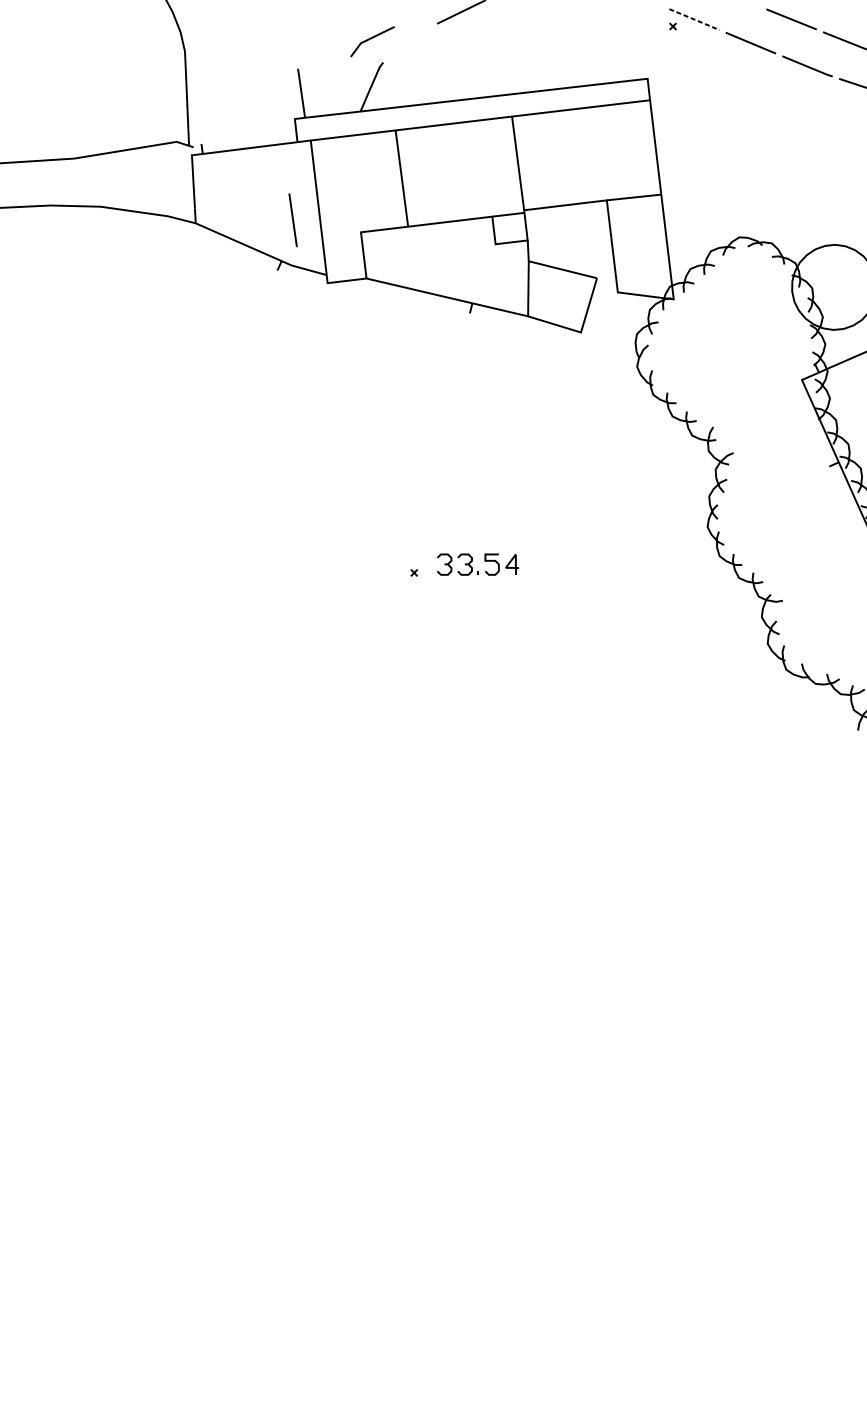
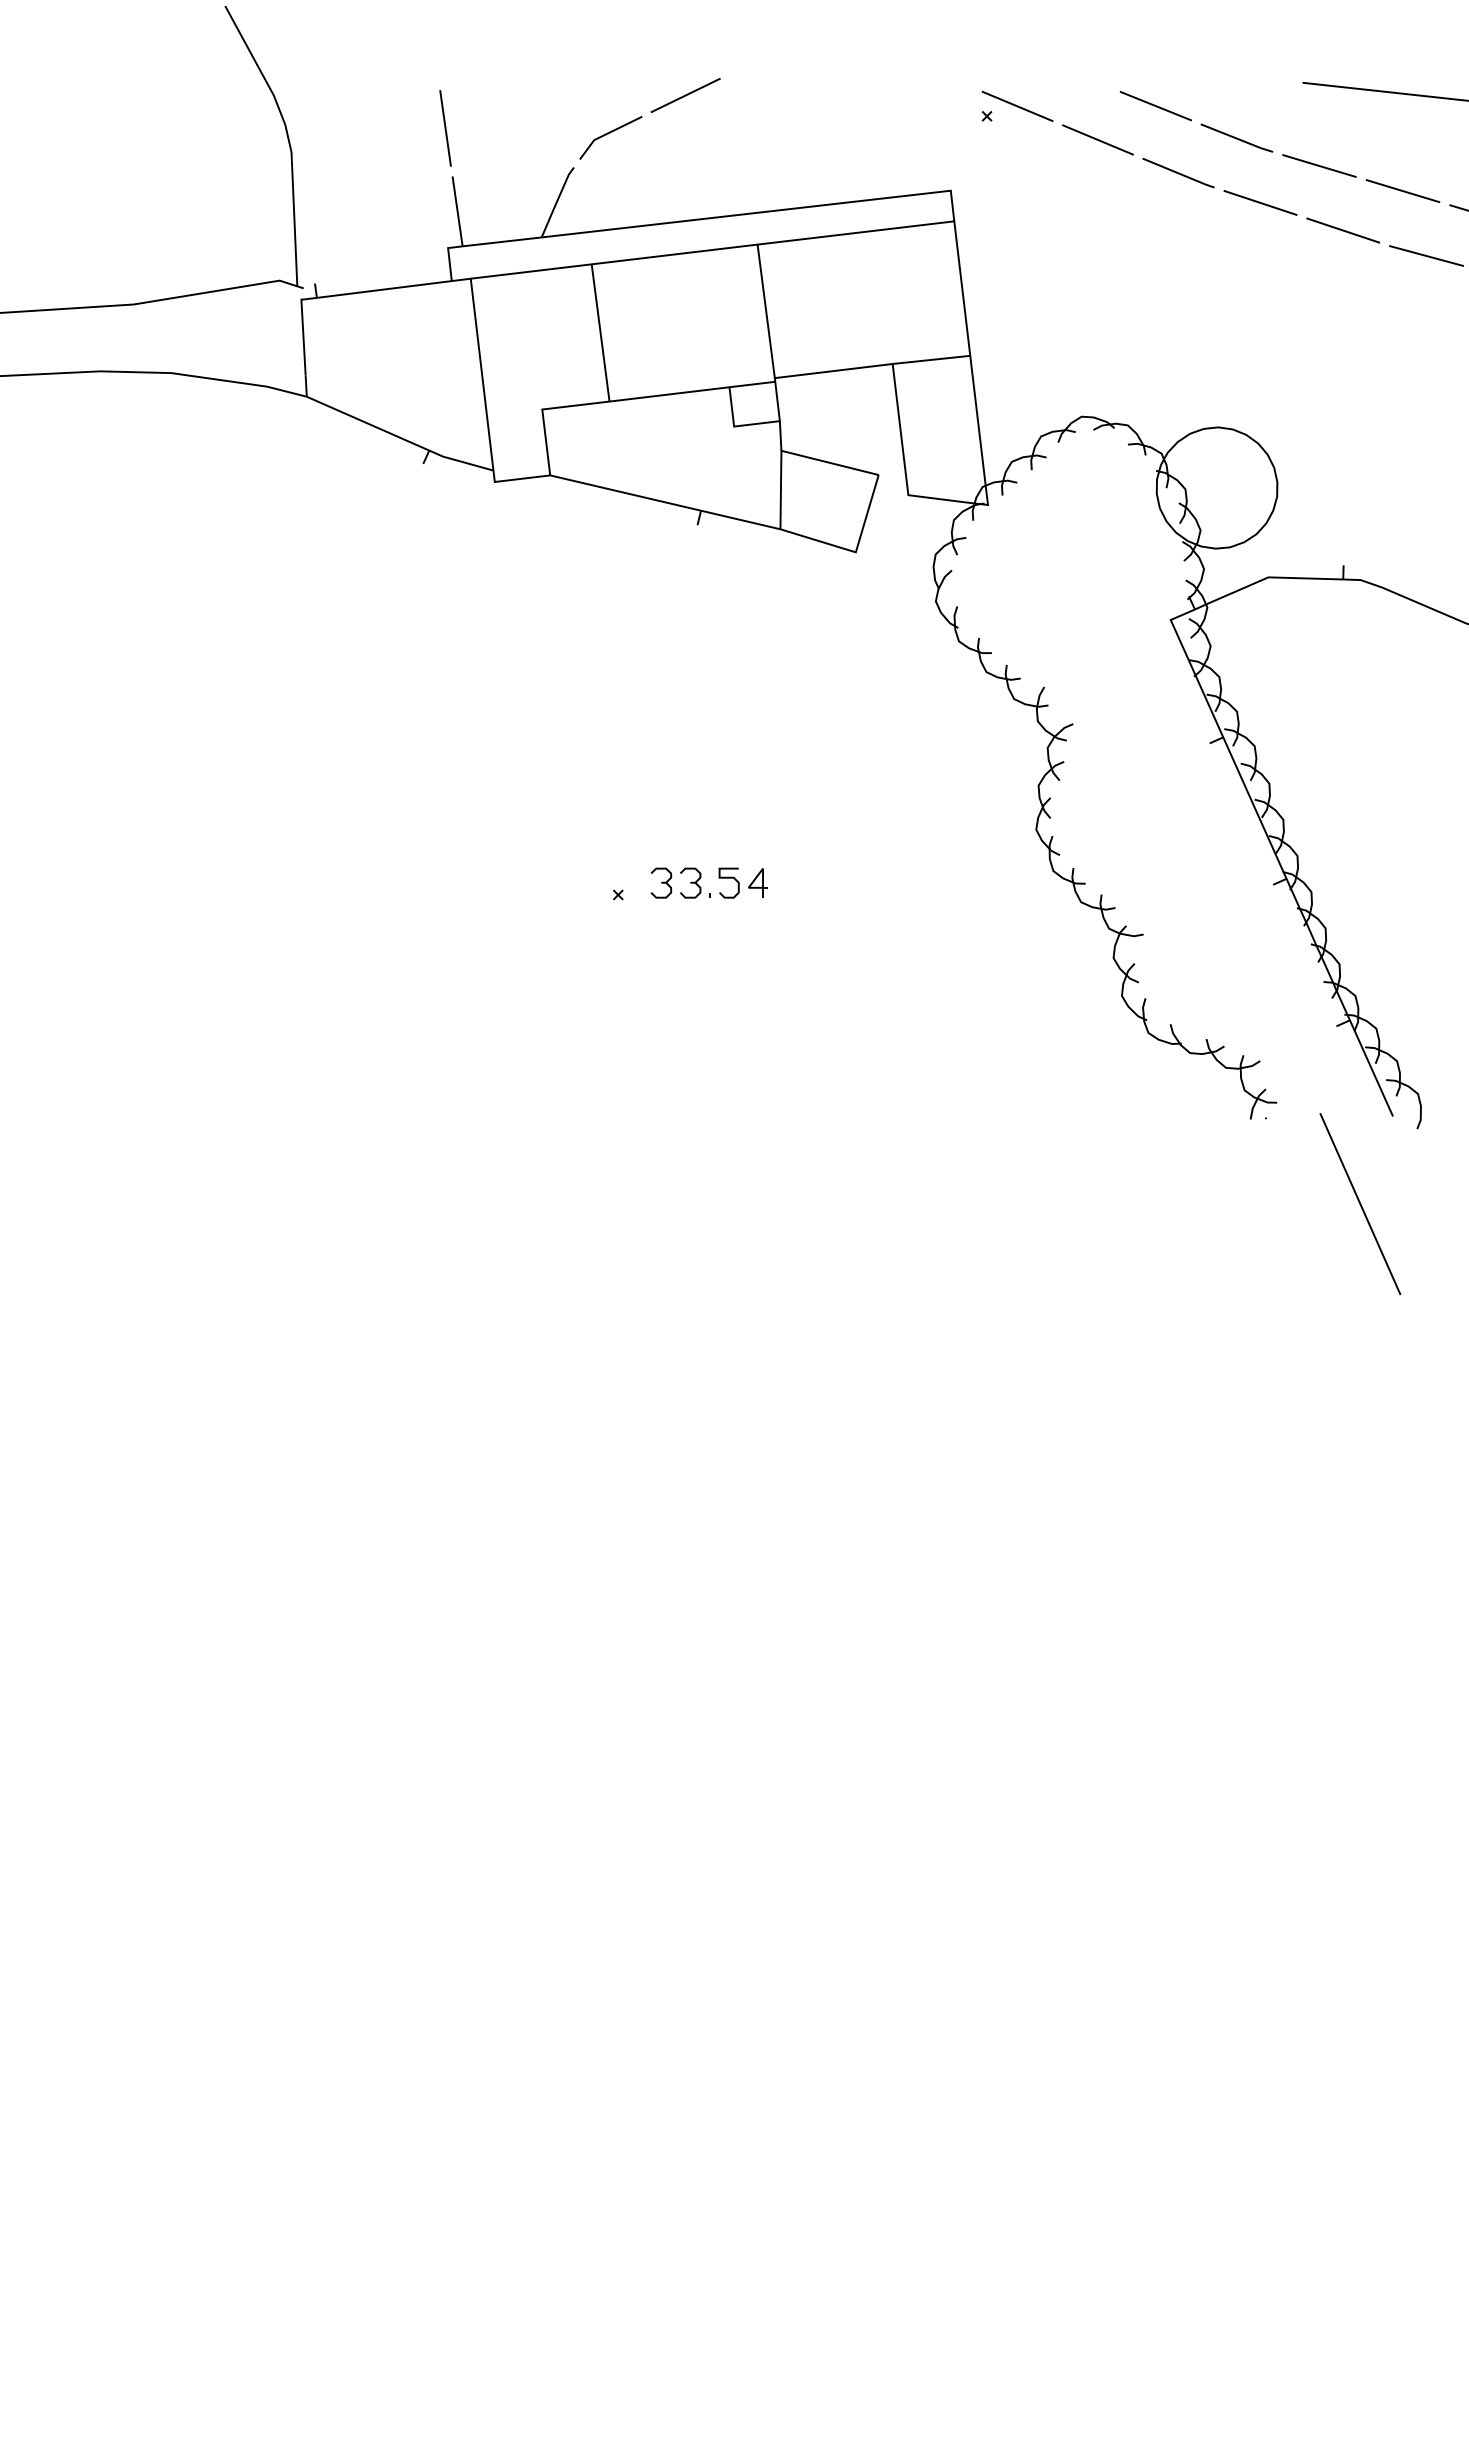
line: (694, 19) -> (1017, 106), dashed -> solid
line: (370, 39) -> (608, 134), moved
line: (293, 220) -> (445, 128), moved

